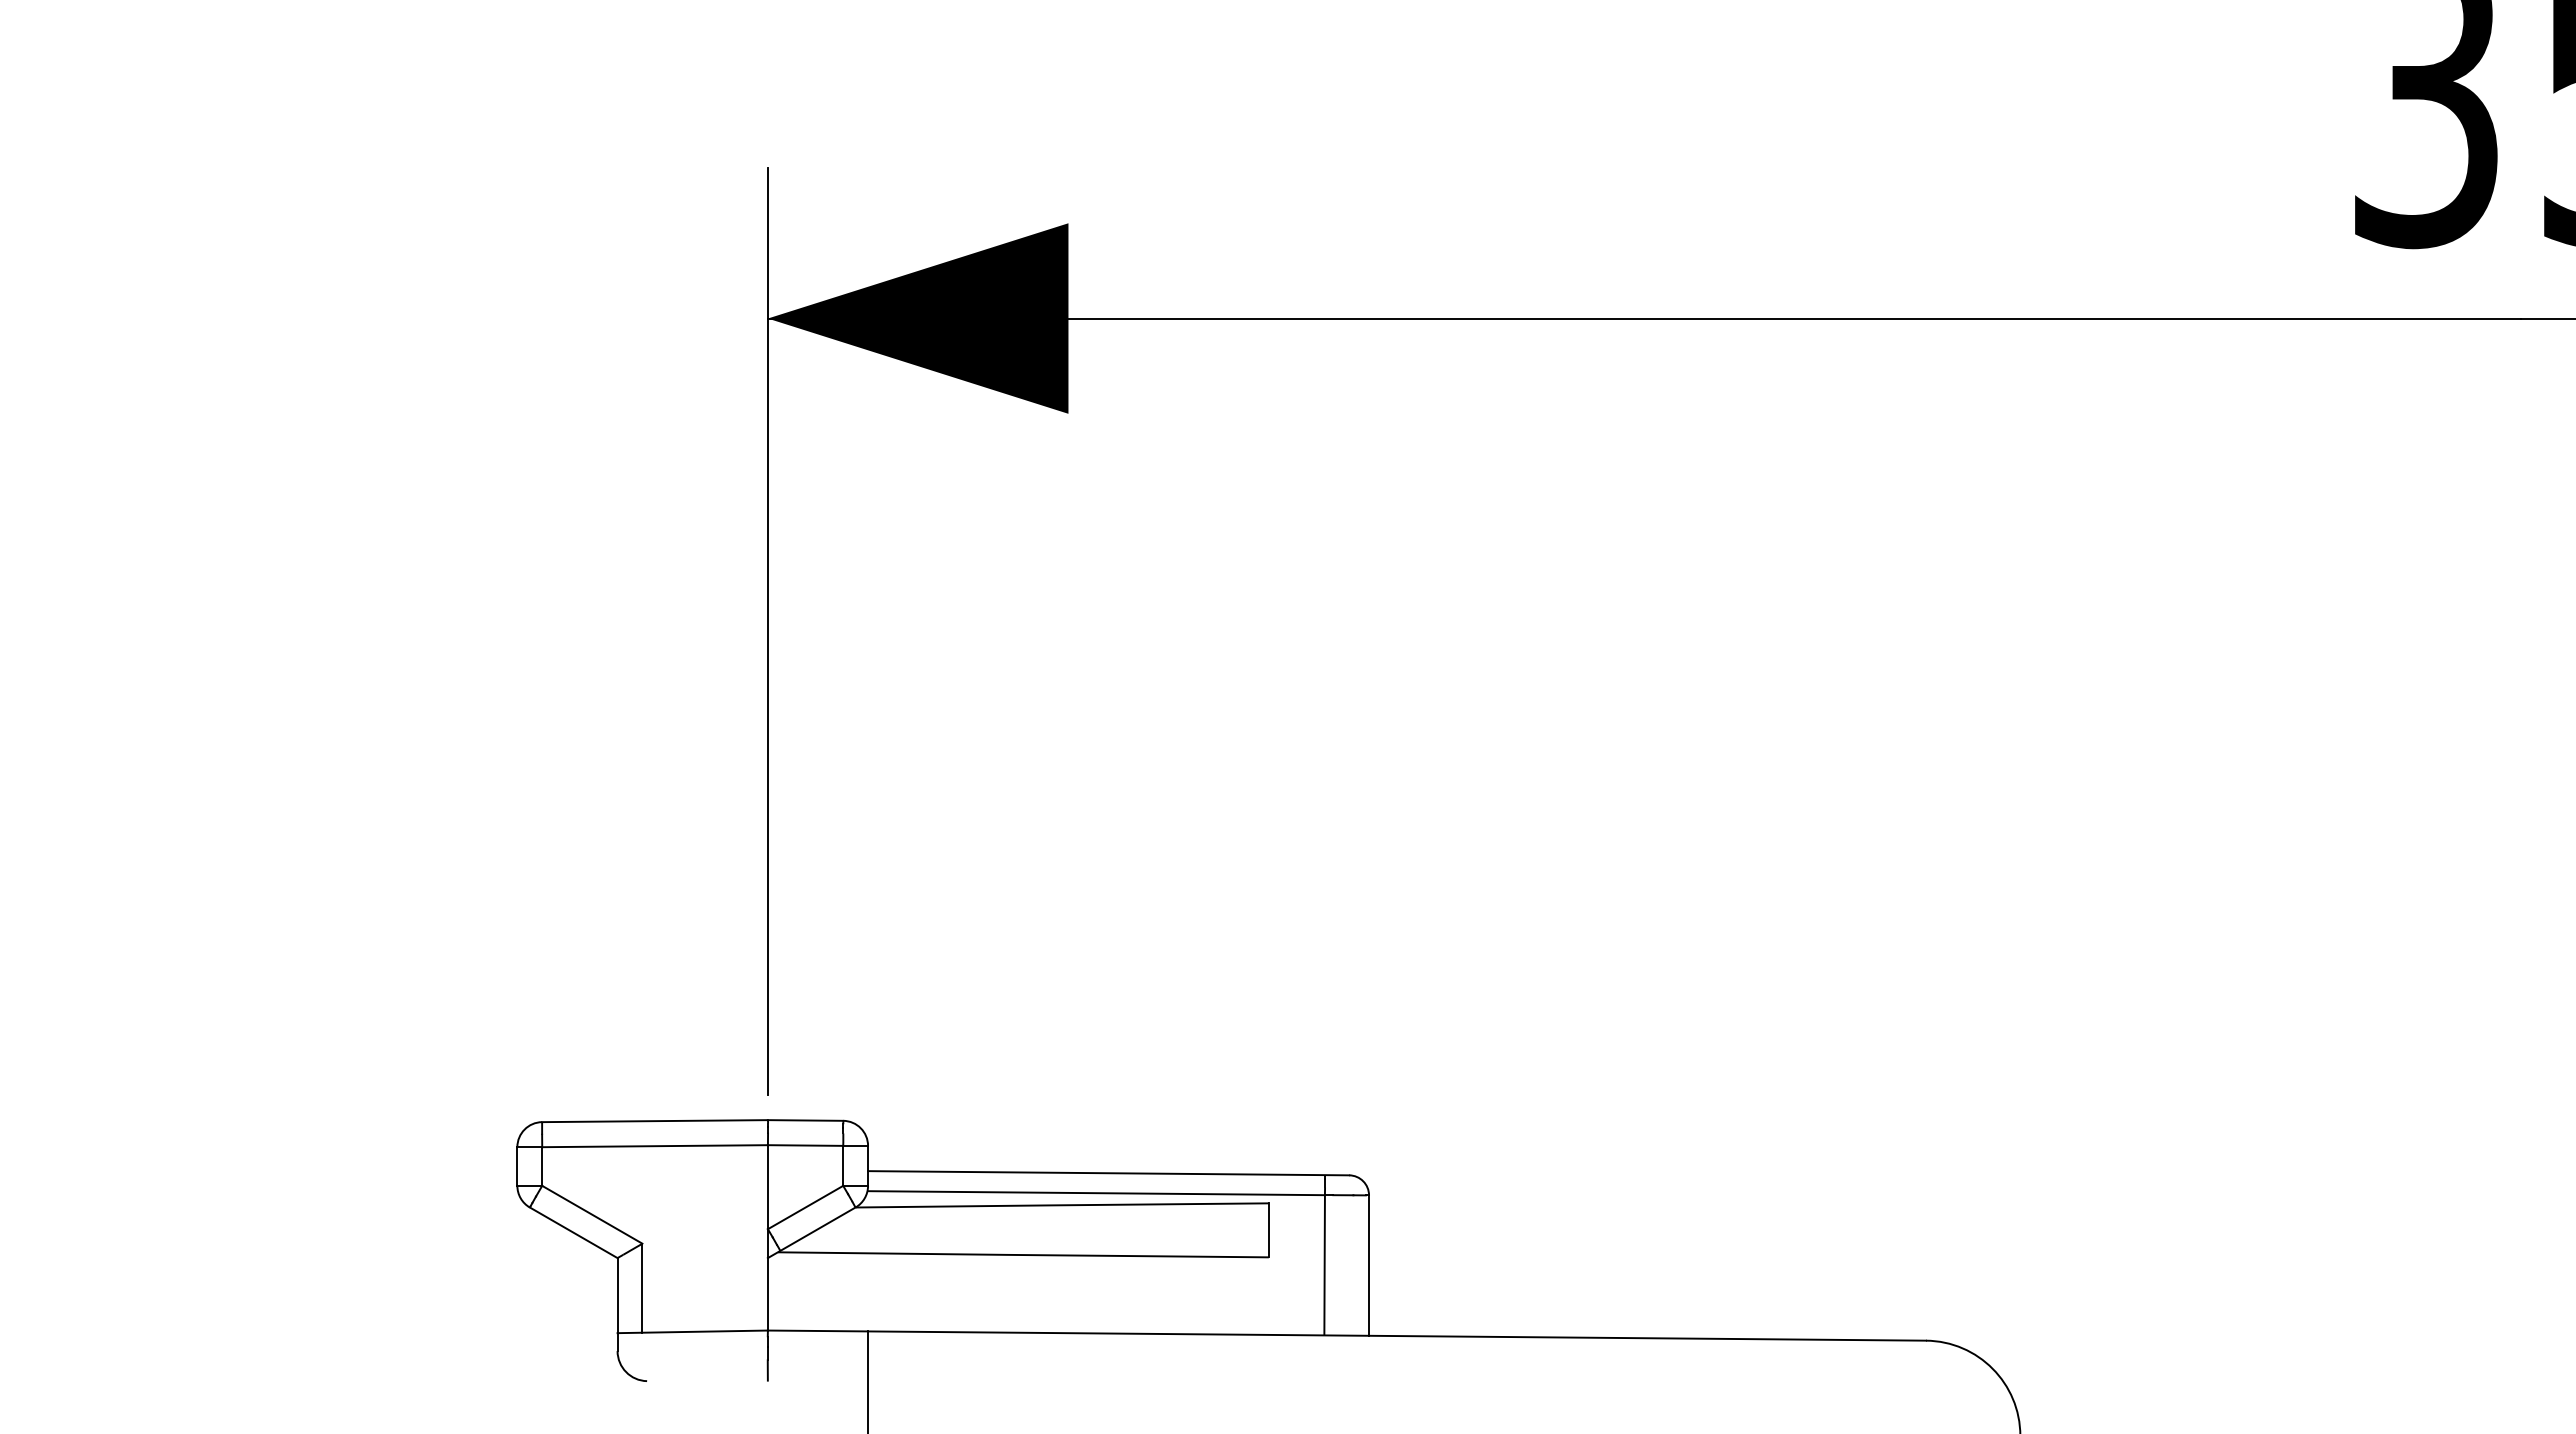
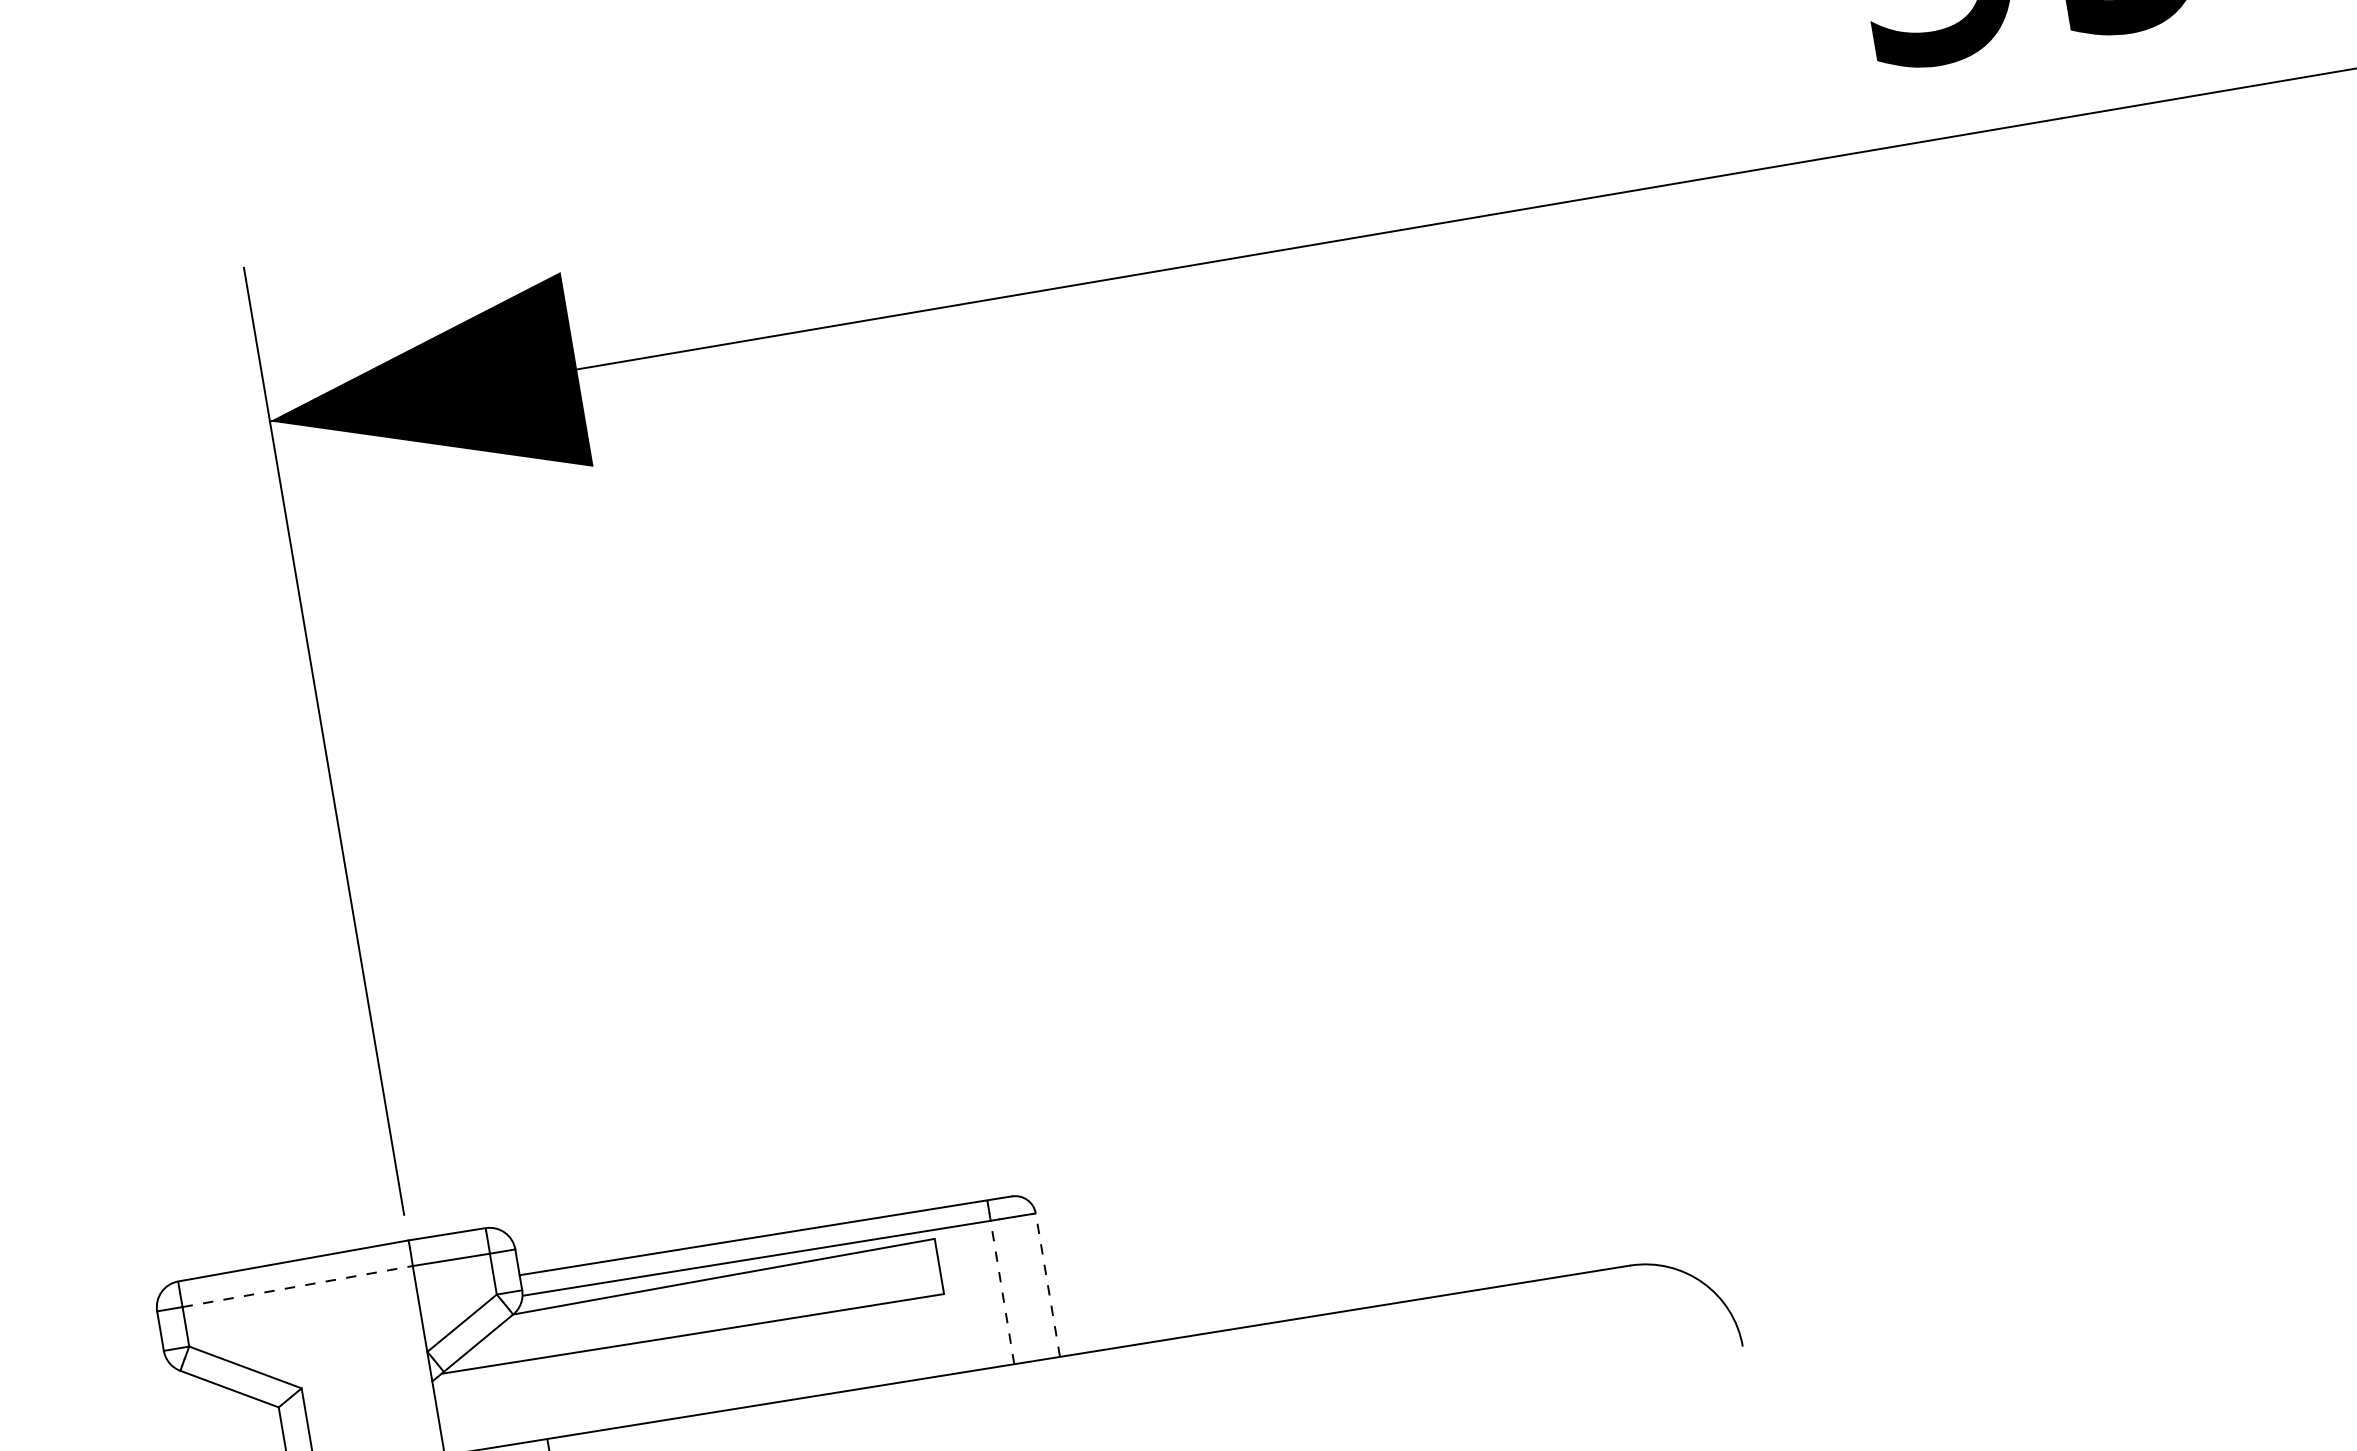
line: (655, 1146) -> (298, 1286), solid -> dashed
line: (1324, 1260) -> (1001, 1287), solid -> dashed
line: (1369, 1265) -> (1048, 1284), solid -> dashed

